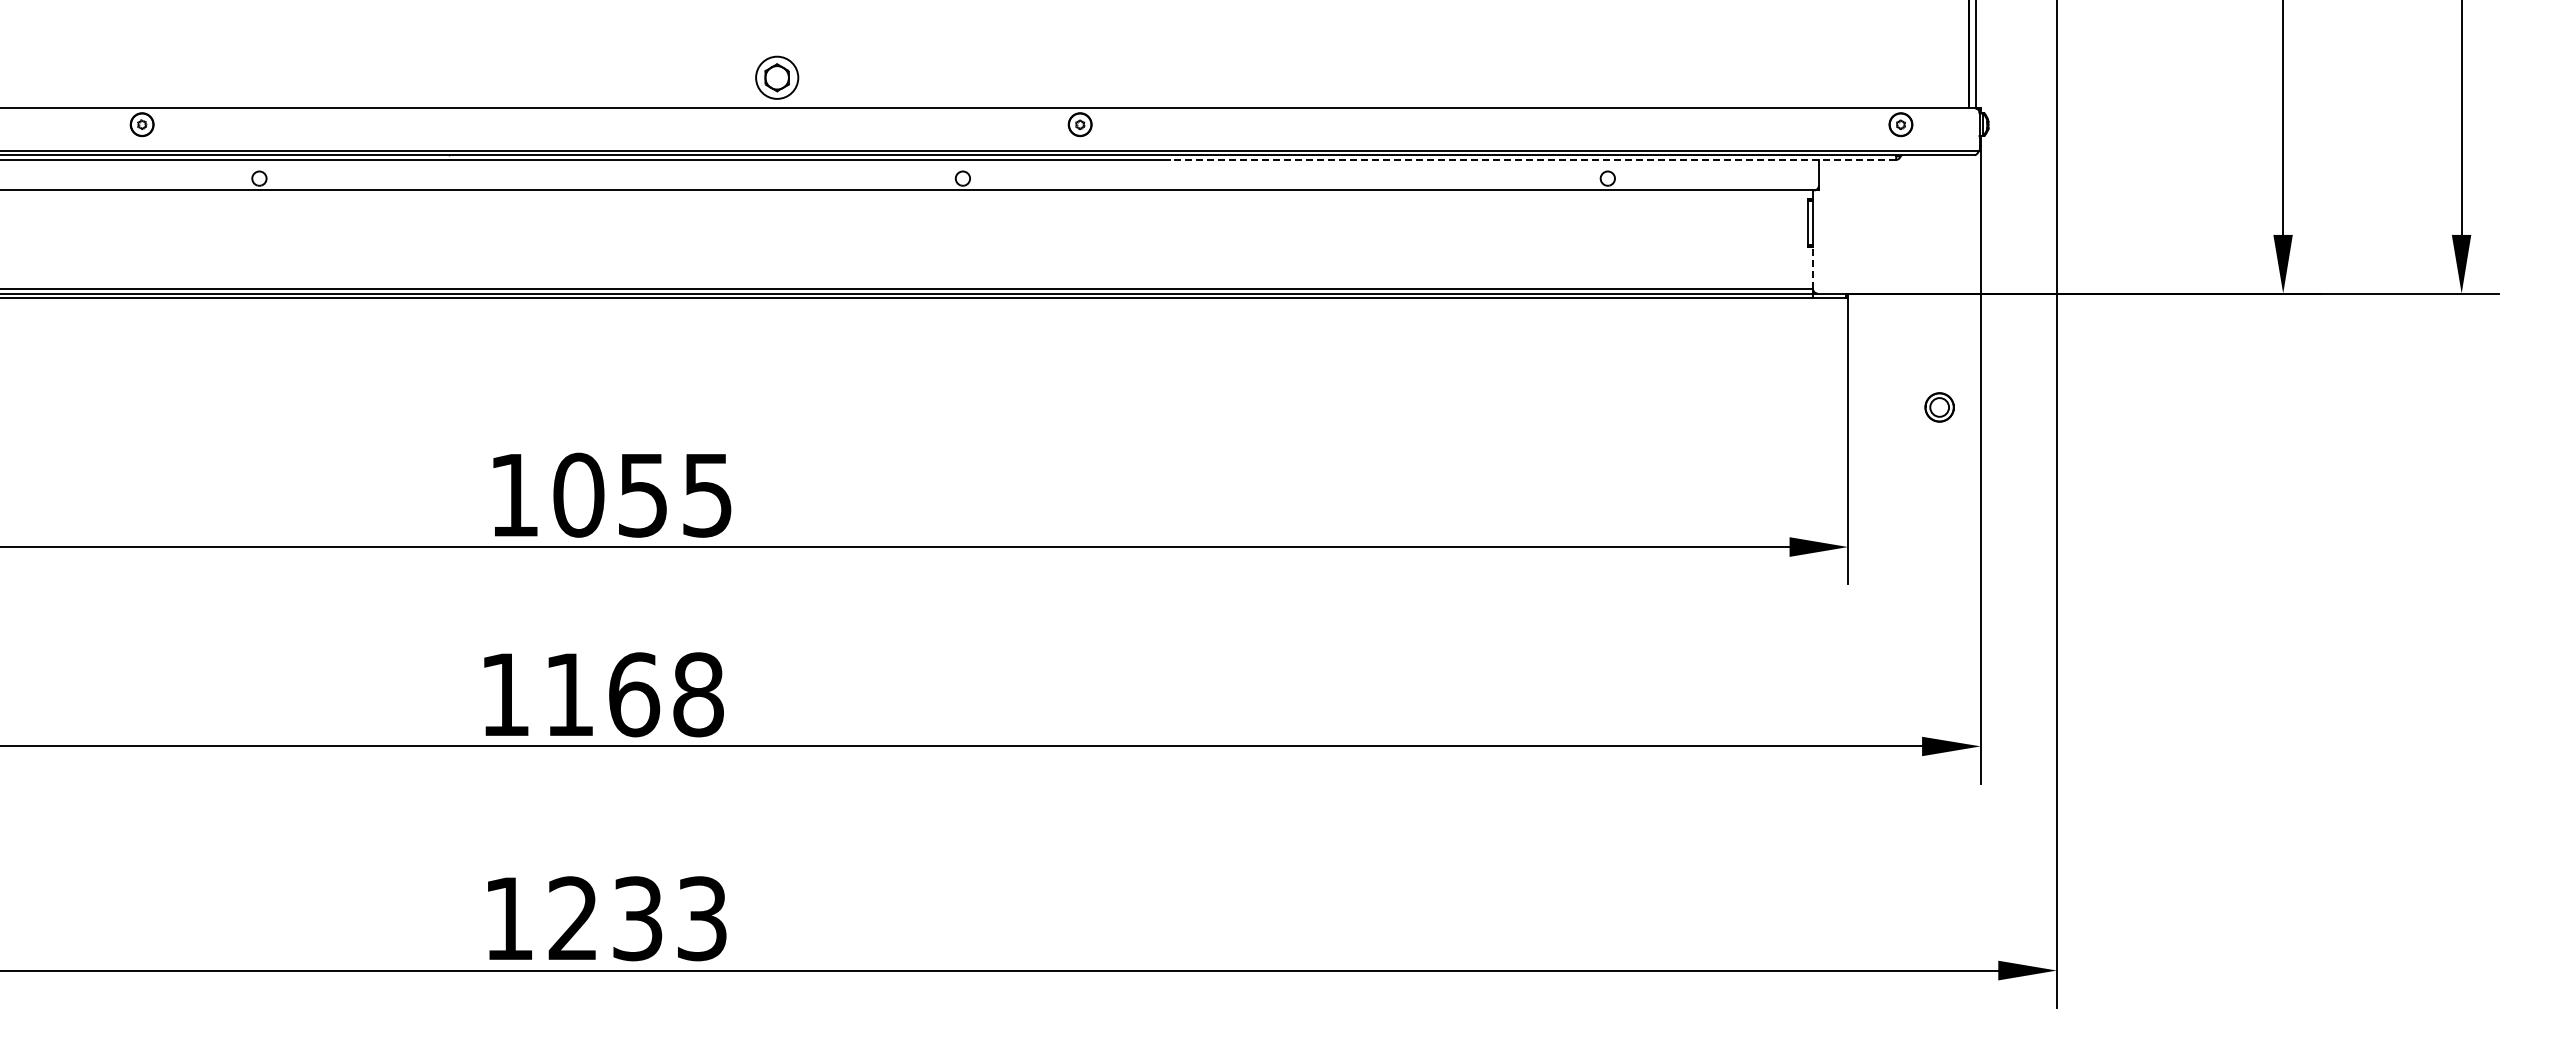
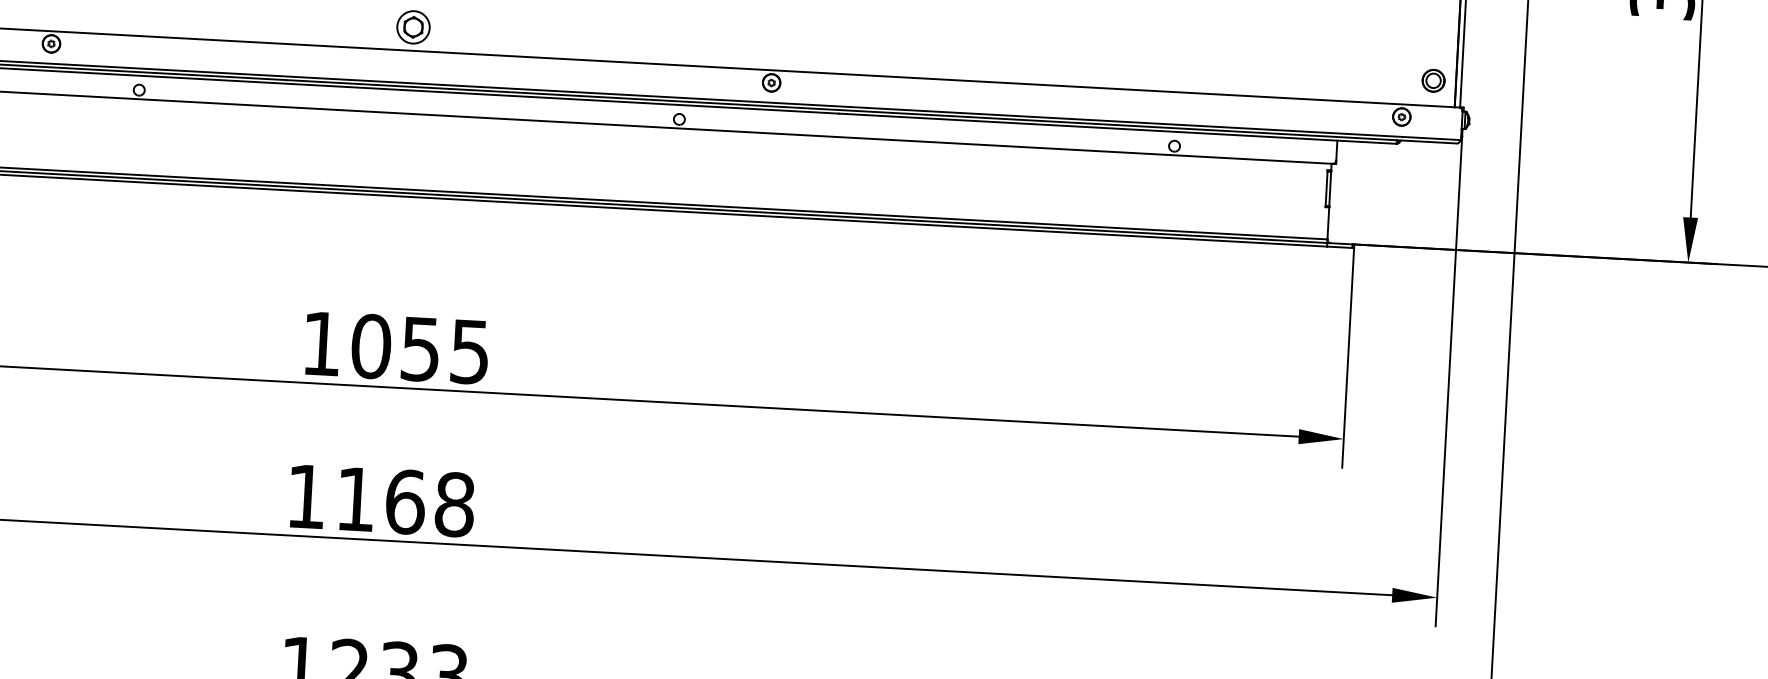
part: (777, 77) -> (413, 27), moved
line: (1532, 159) -> (1117, 128), dashed -> solid
line: (1813, 268) -> (1328, 223), dashed -> solid
part: (1939, 407) -> (1433, 80), moved

